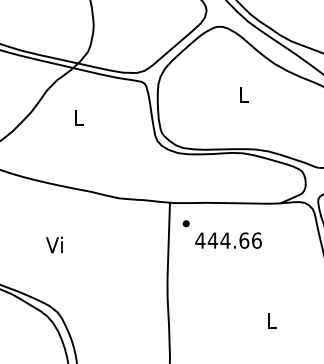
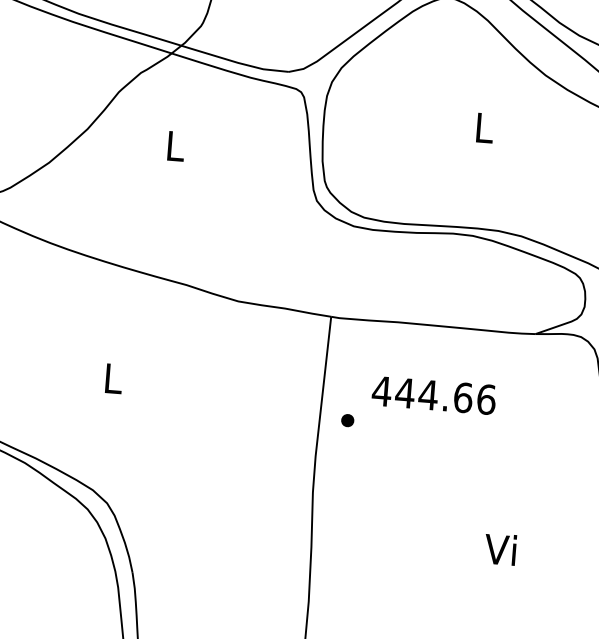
part: (185, 223) -> (346, 420), moved
text: (54, 244) -> (111, 377), Vi -> L
text: (270, 320) -> (500, 549), L -> Vi

